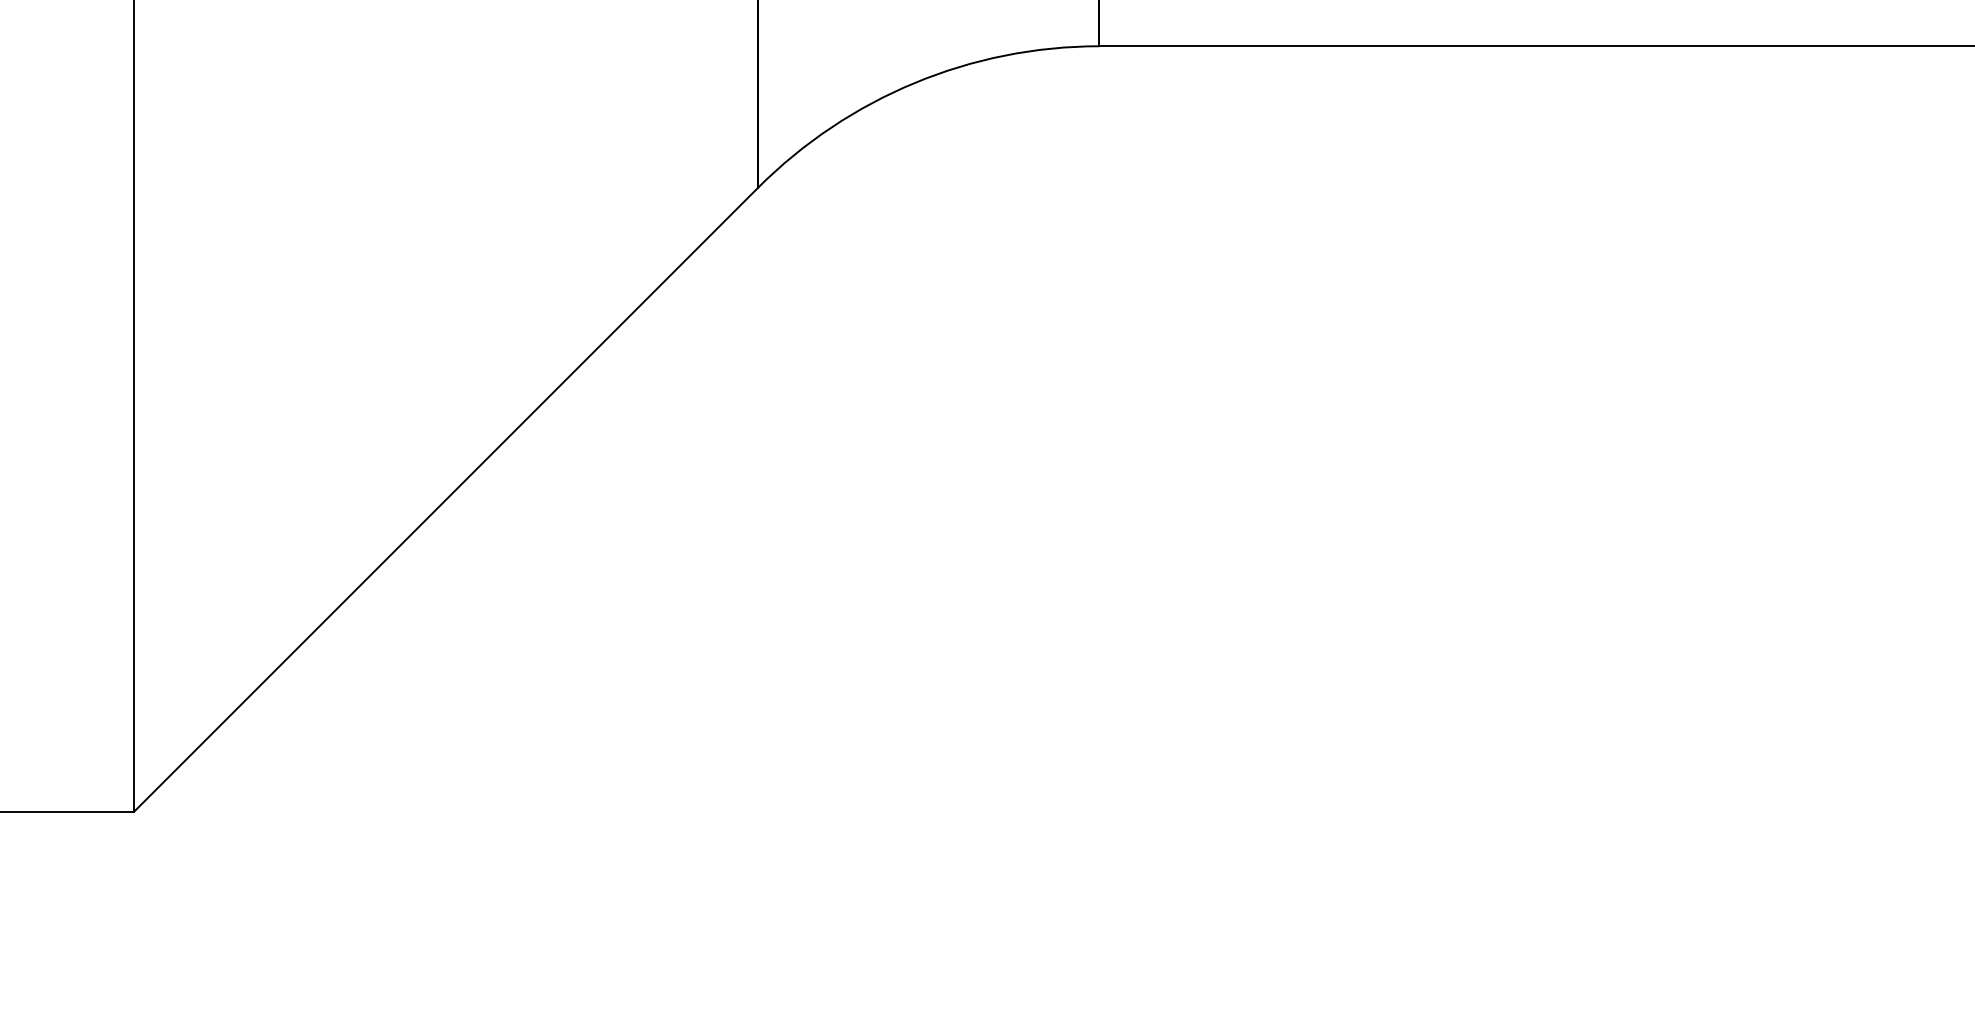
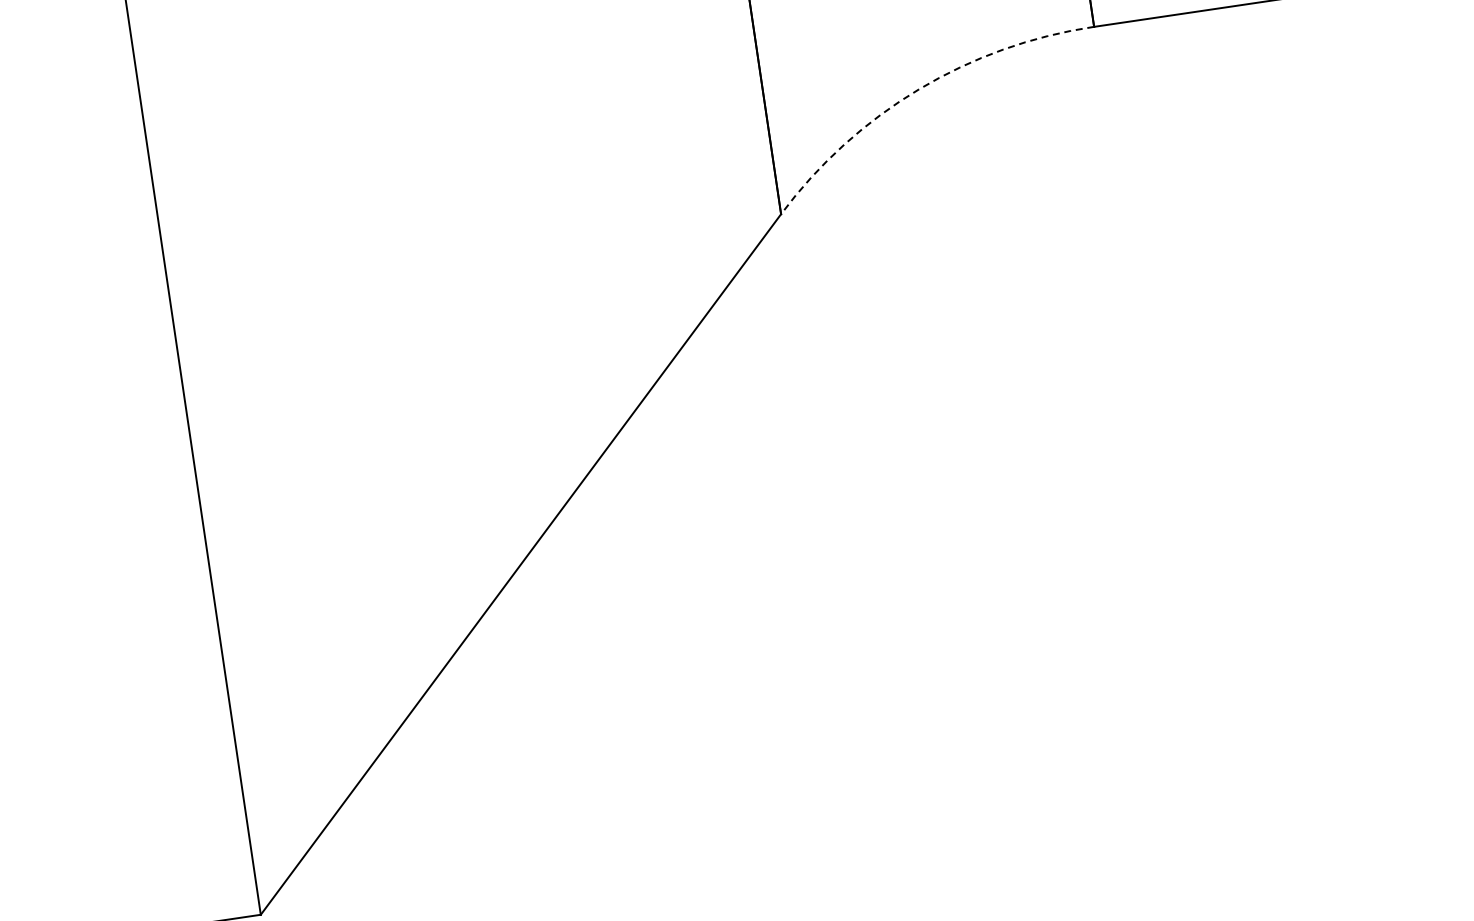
arc: (914, 82) -> (918, 88), solid -> dashed

